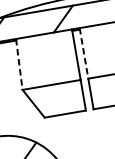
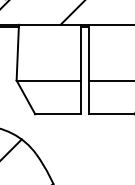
line: (84, 53) -> (89, 52), dashed -> solid
line: (19, 64) -> (17, 52), dashed -> solid

